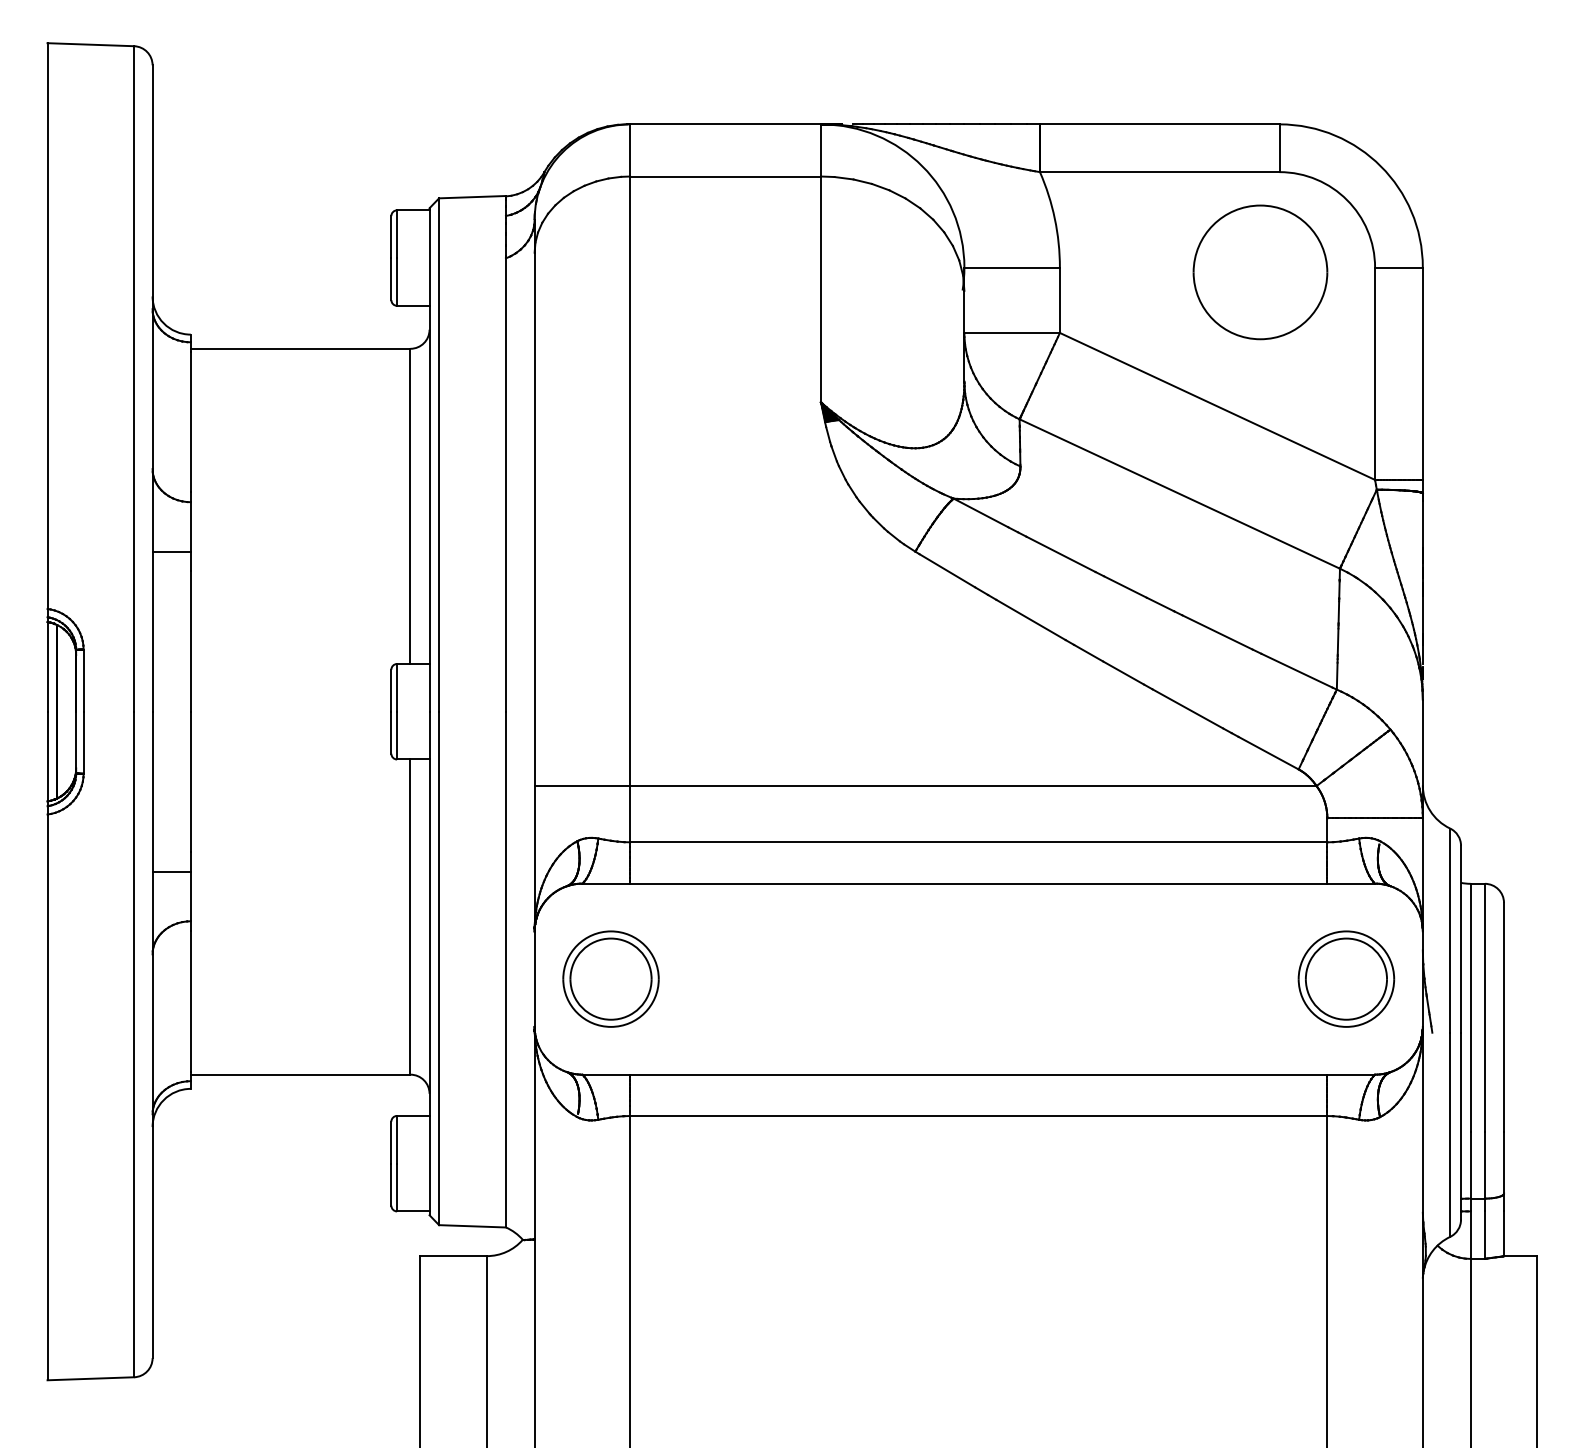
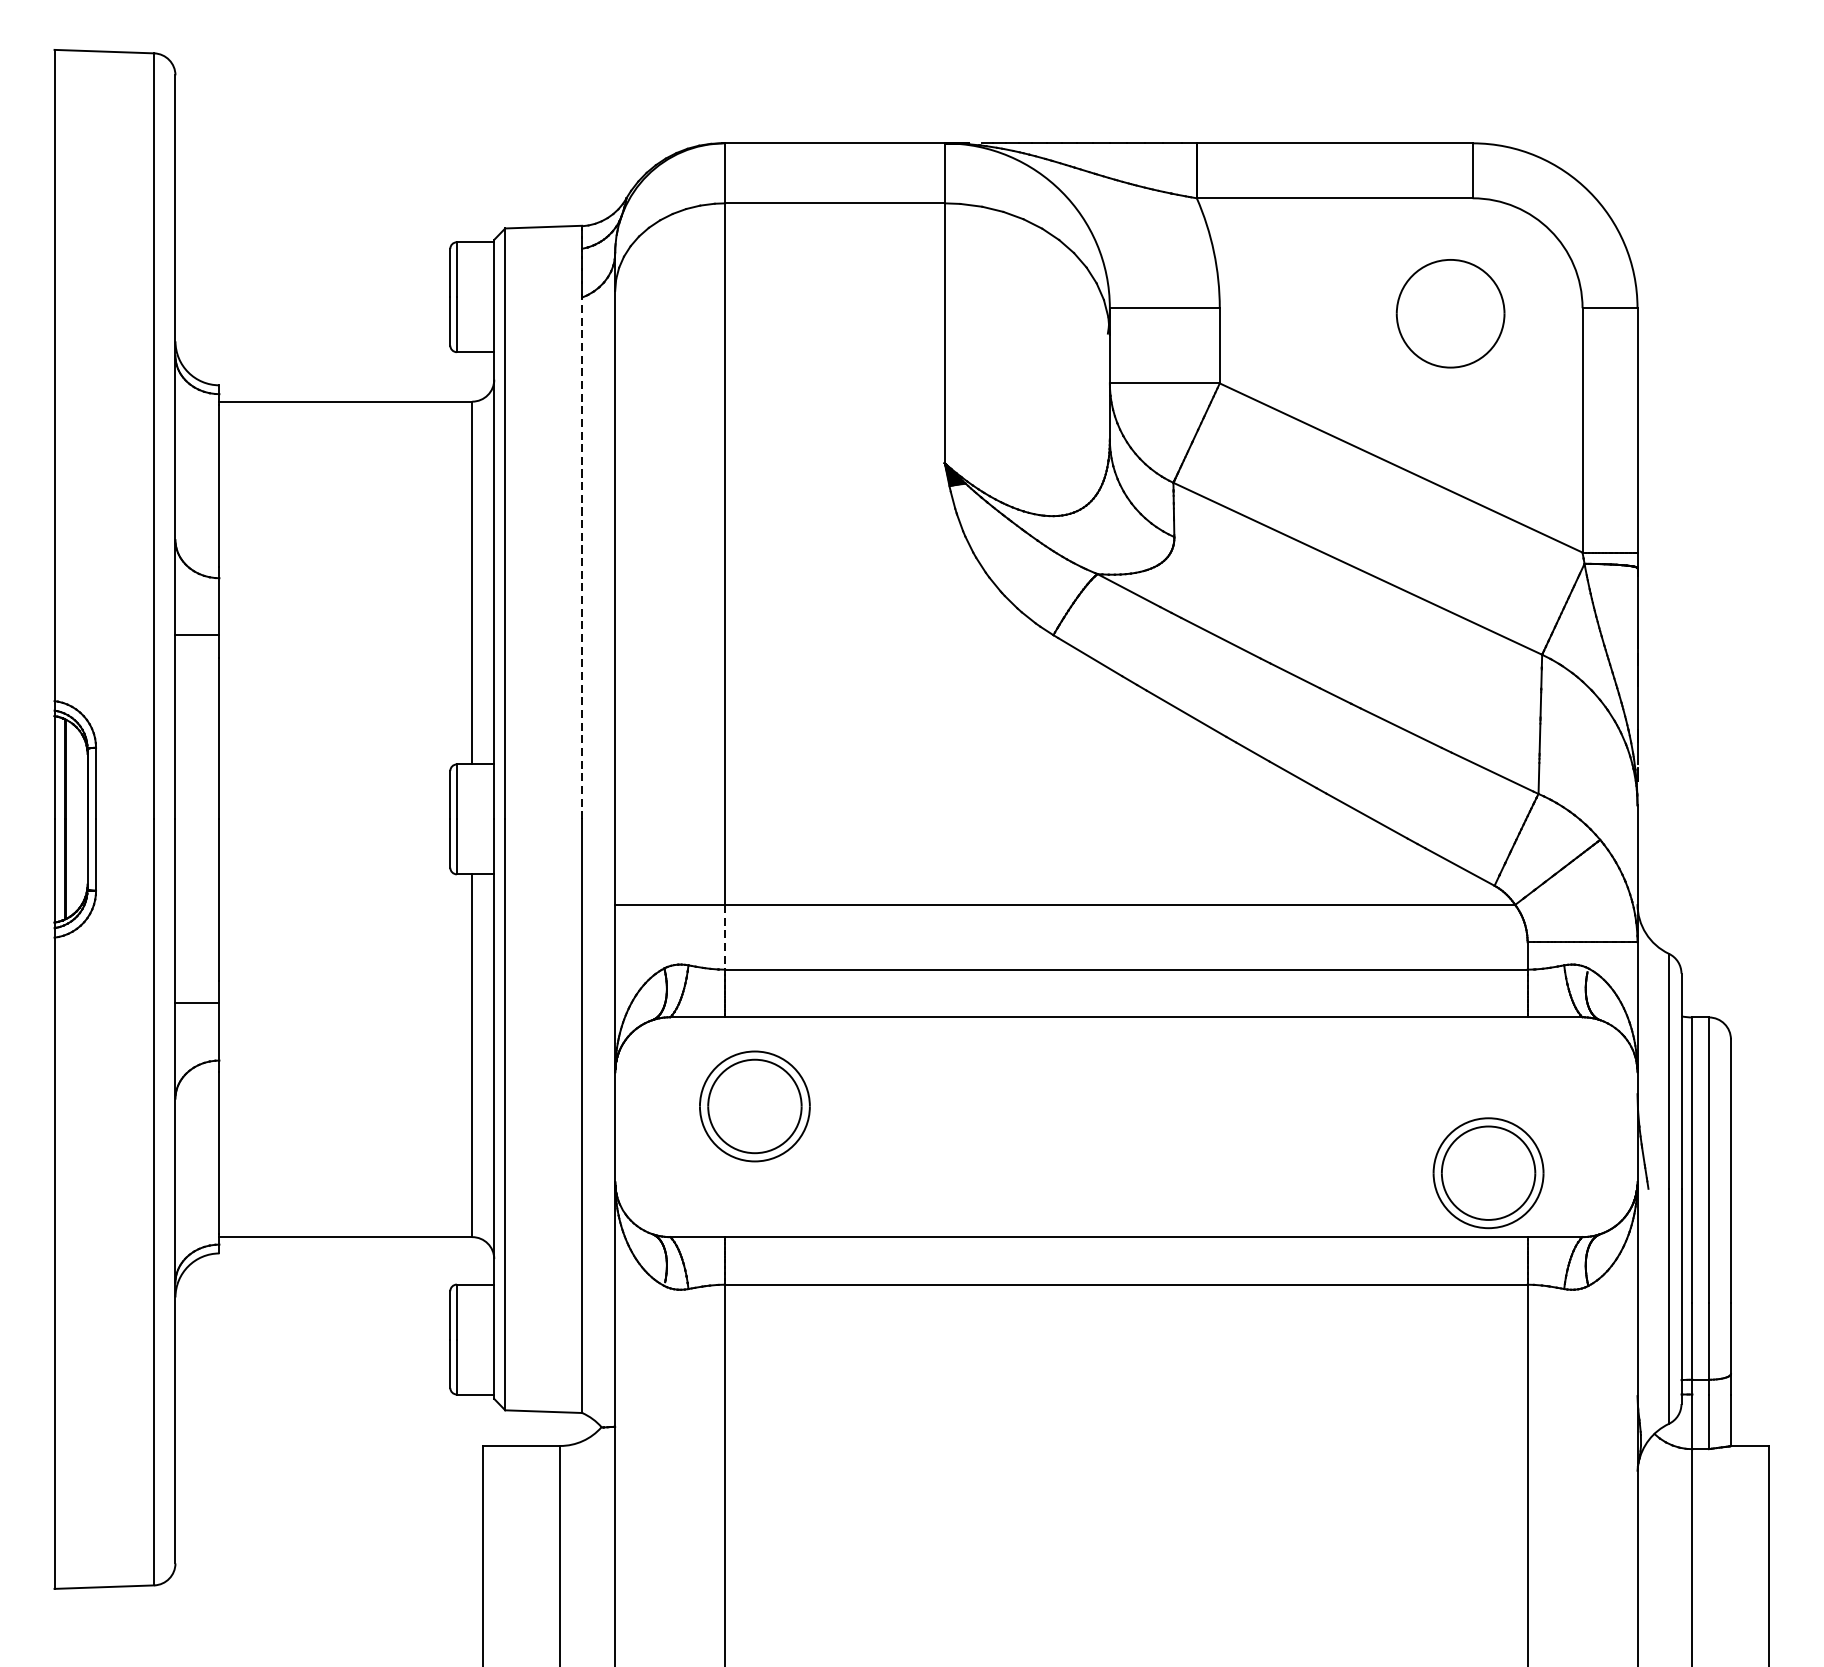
part: (1260, 272) -> (1450, 313), size x0.7
line: (505, 485) -> (581, 558), solid -> dashed
line: (630, 814) -> (725, 937), solid -> dashed
part: (610, 978) -> (754, 1105), moved
part: (1346, 978) -> (1488, 1172), moved

